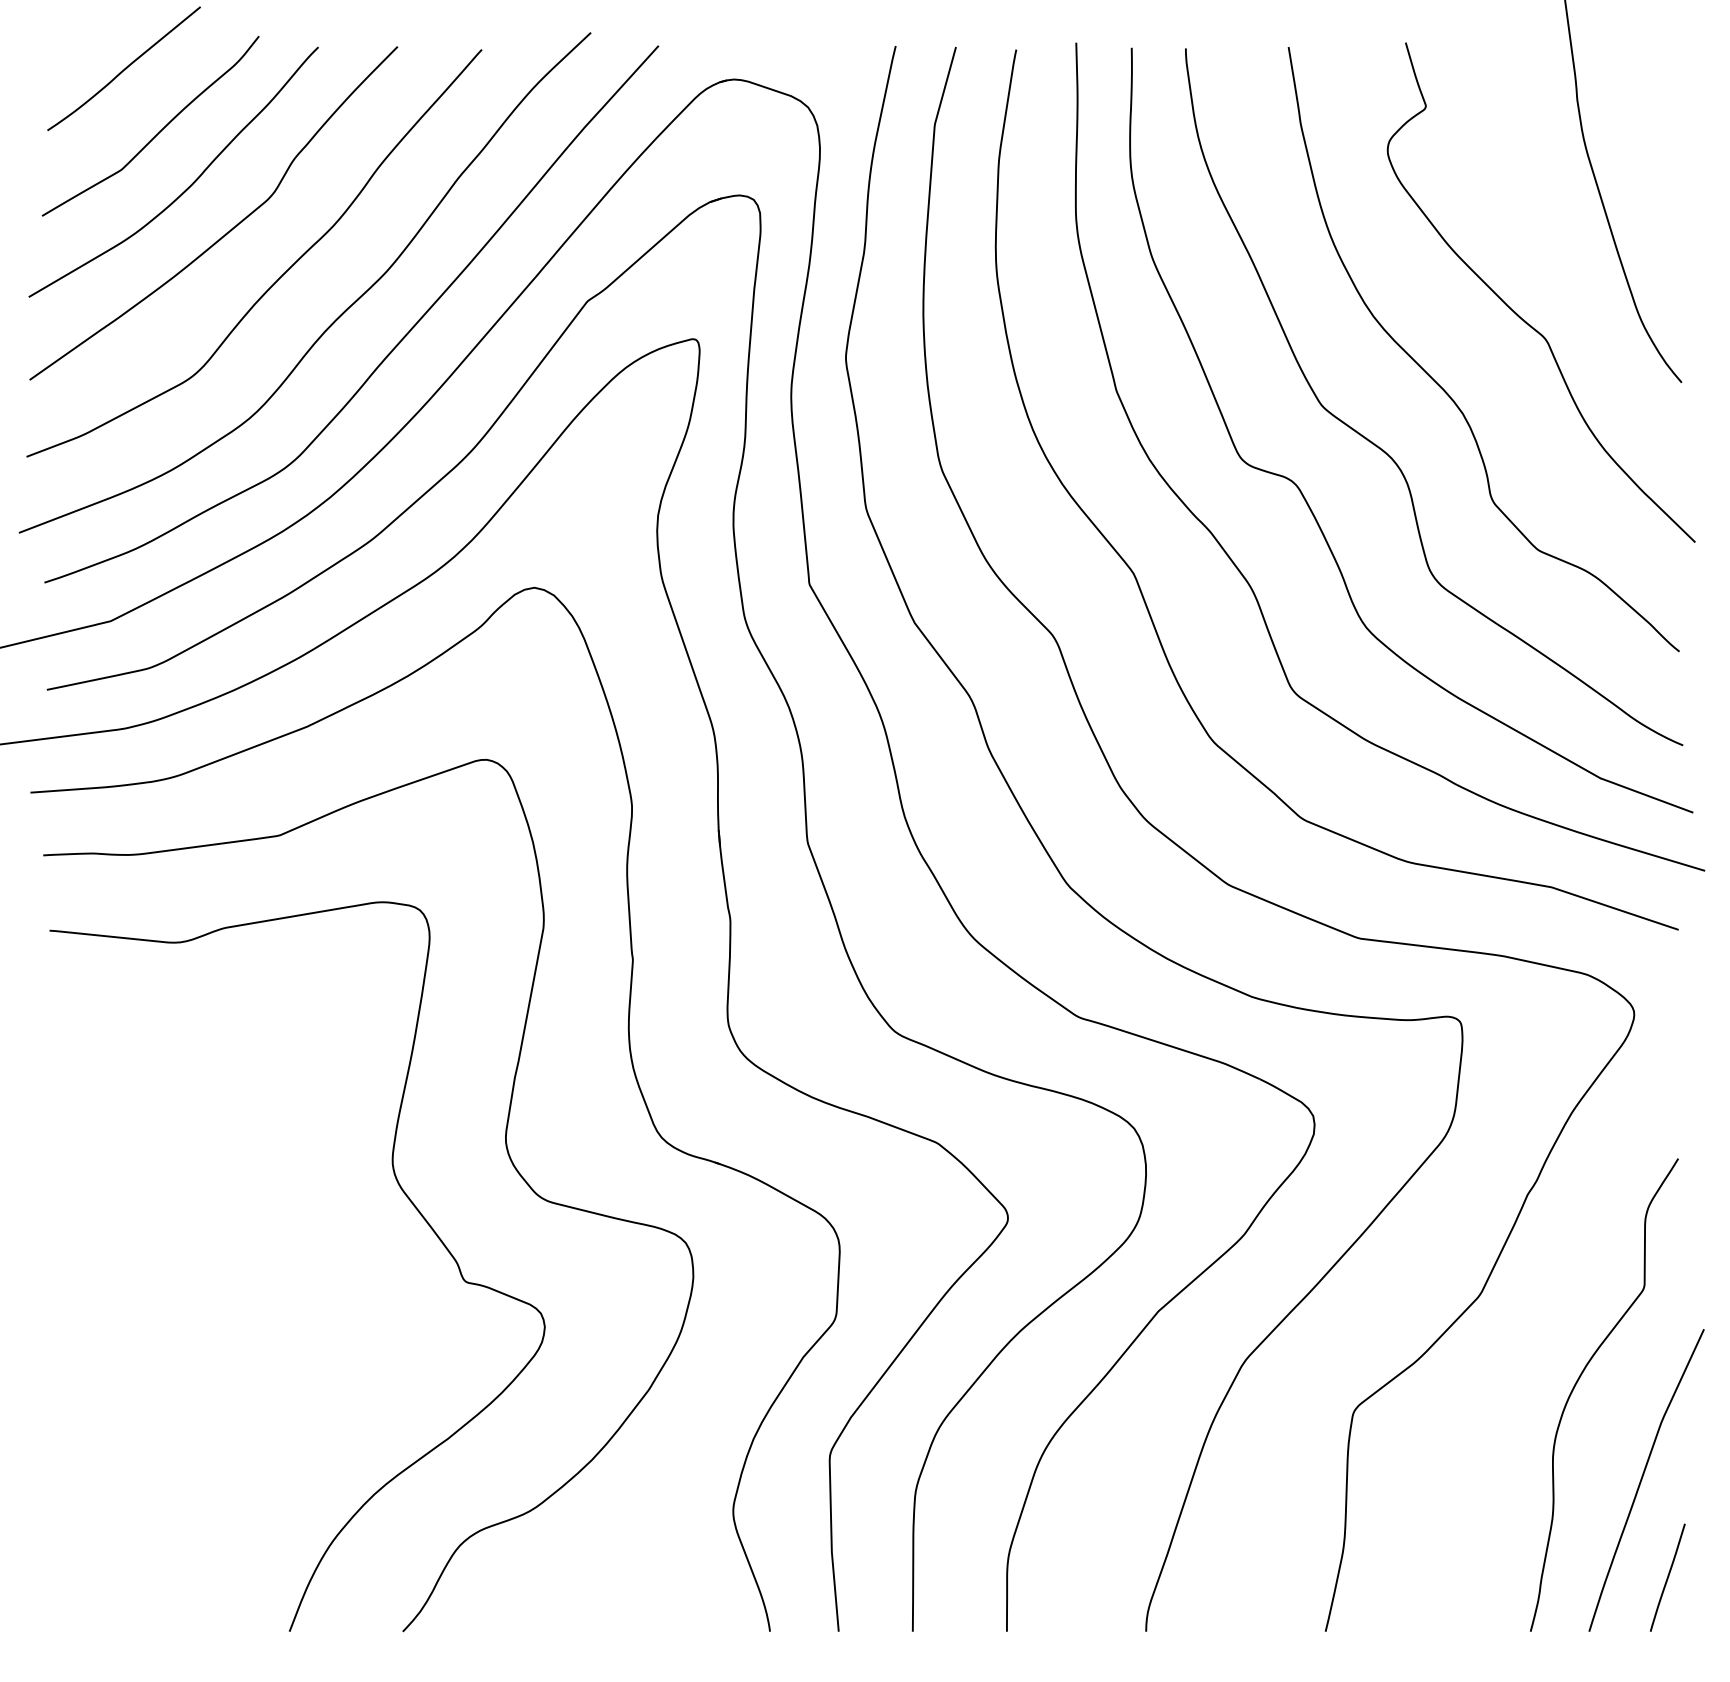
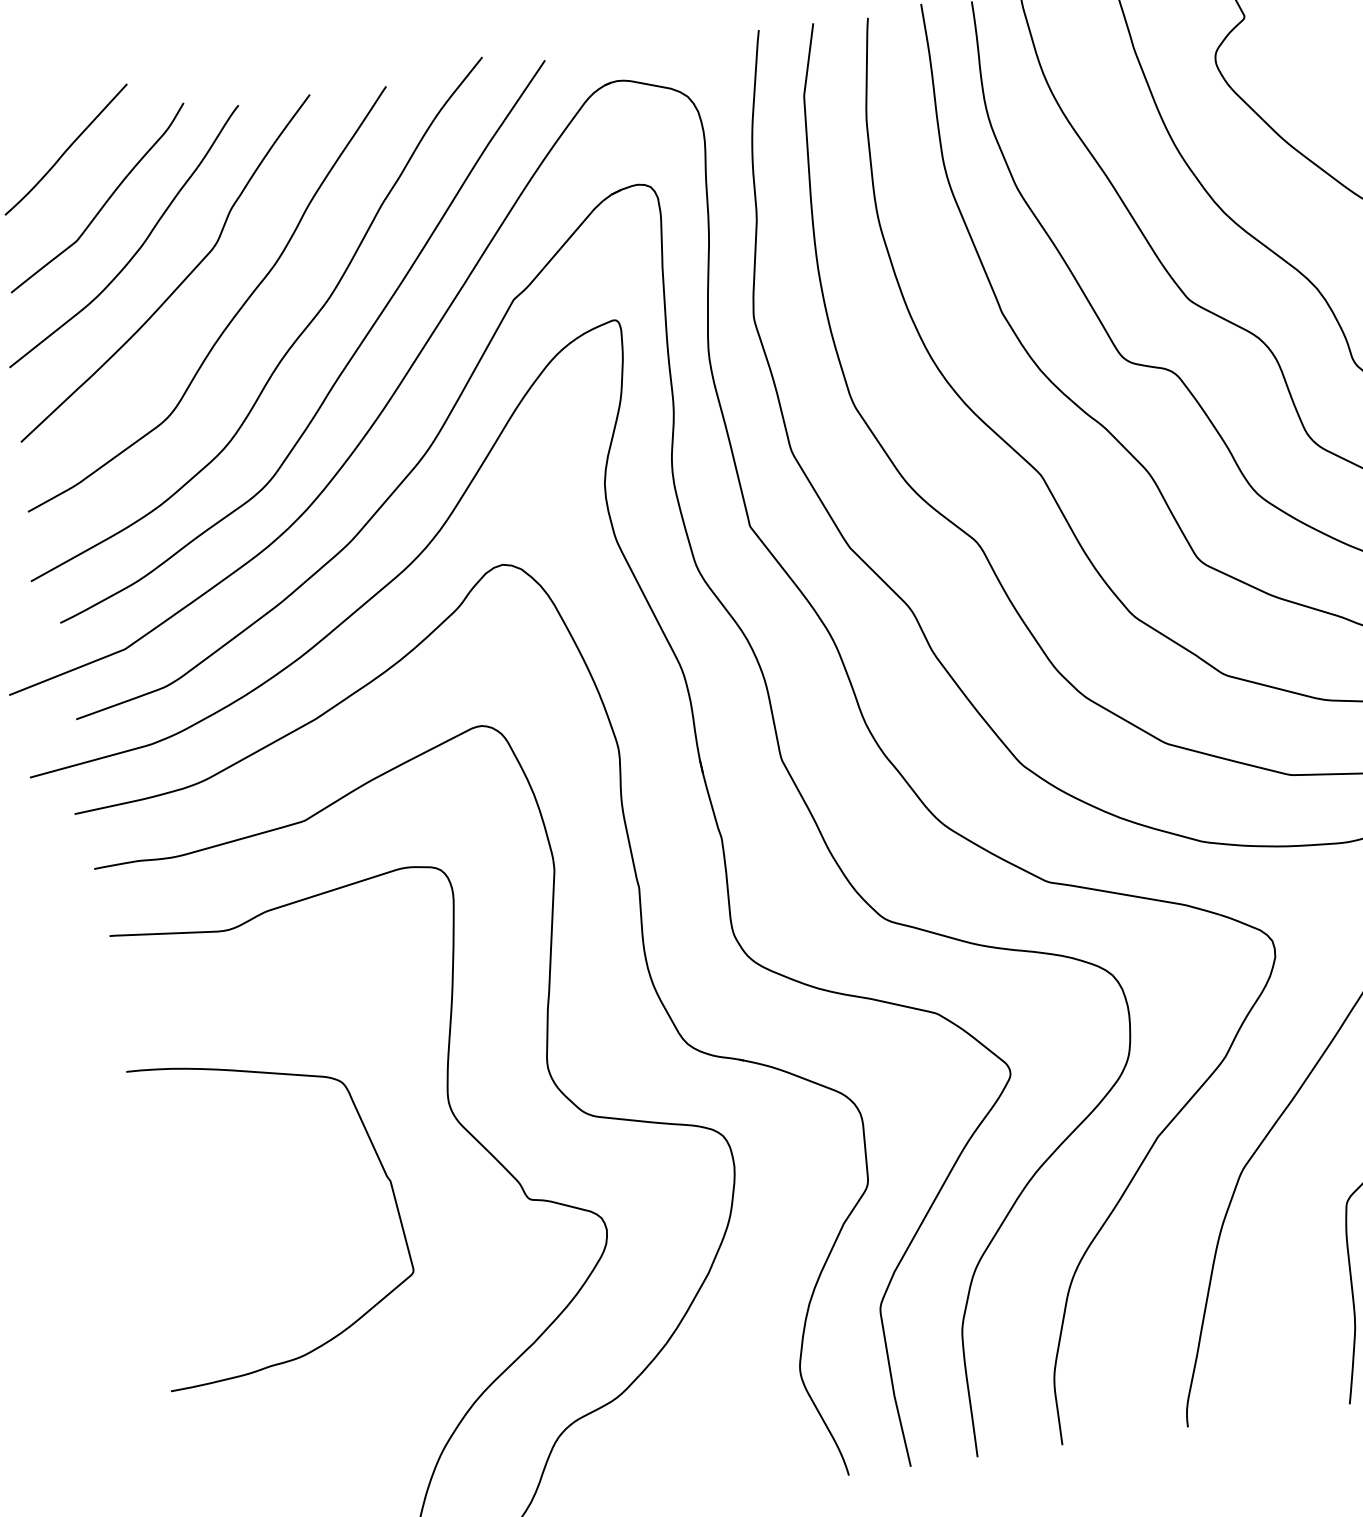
curve: (309, 1223) -> (381, 1166), added

